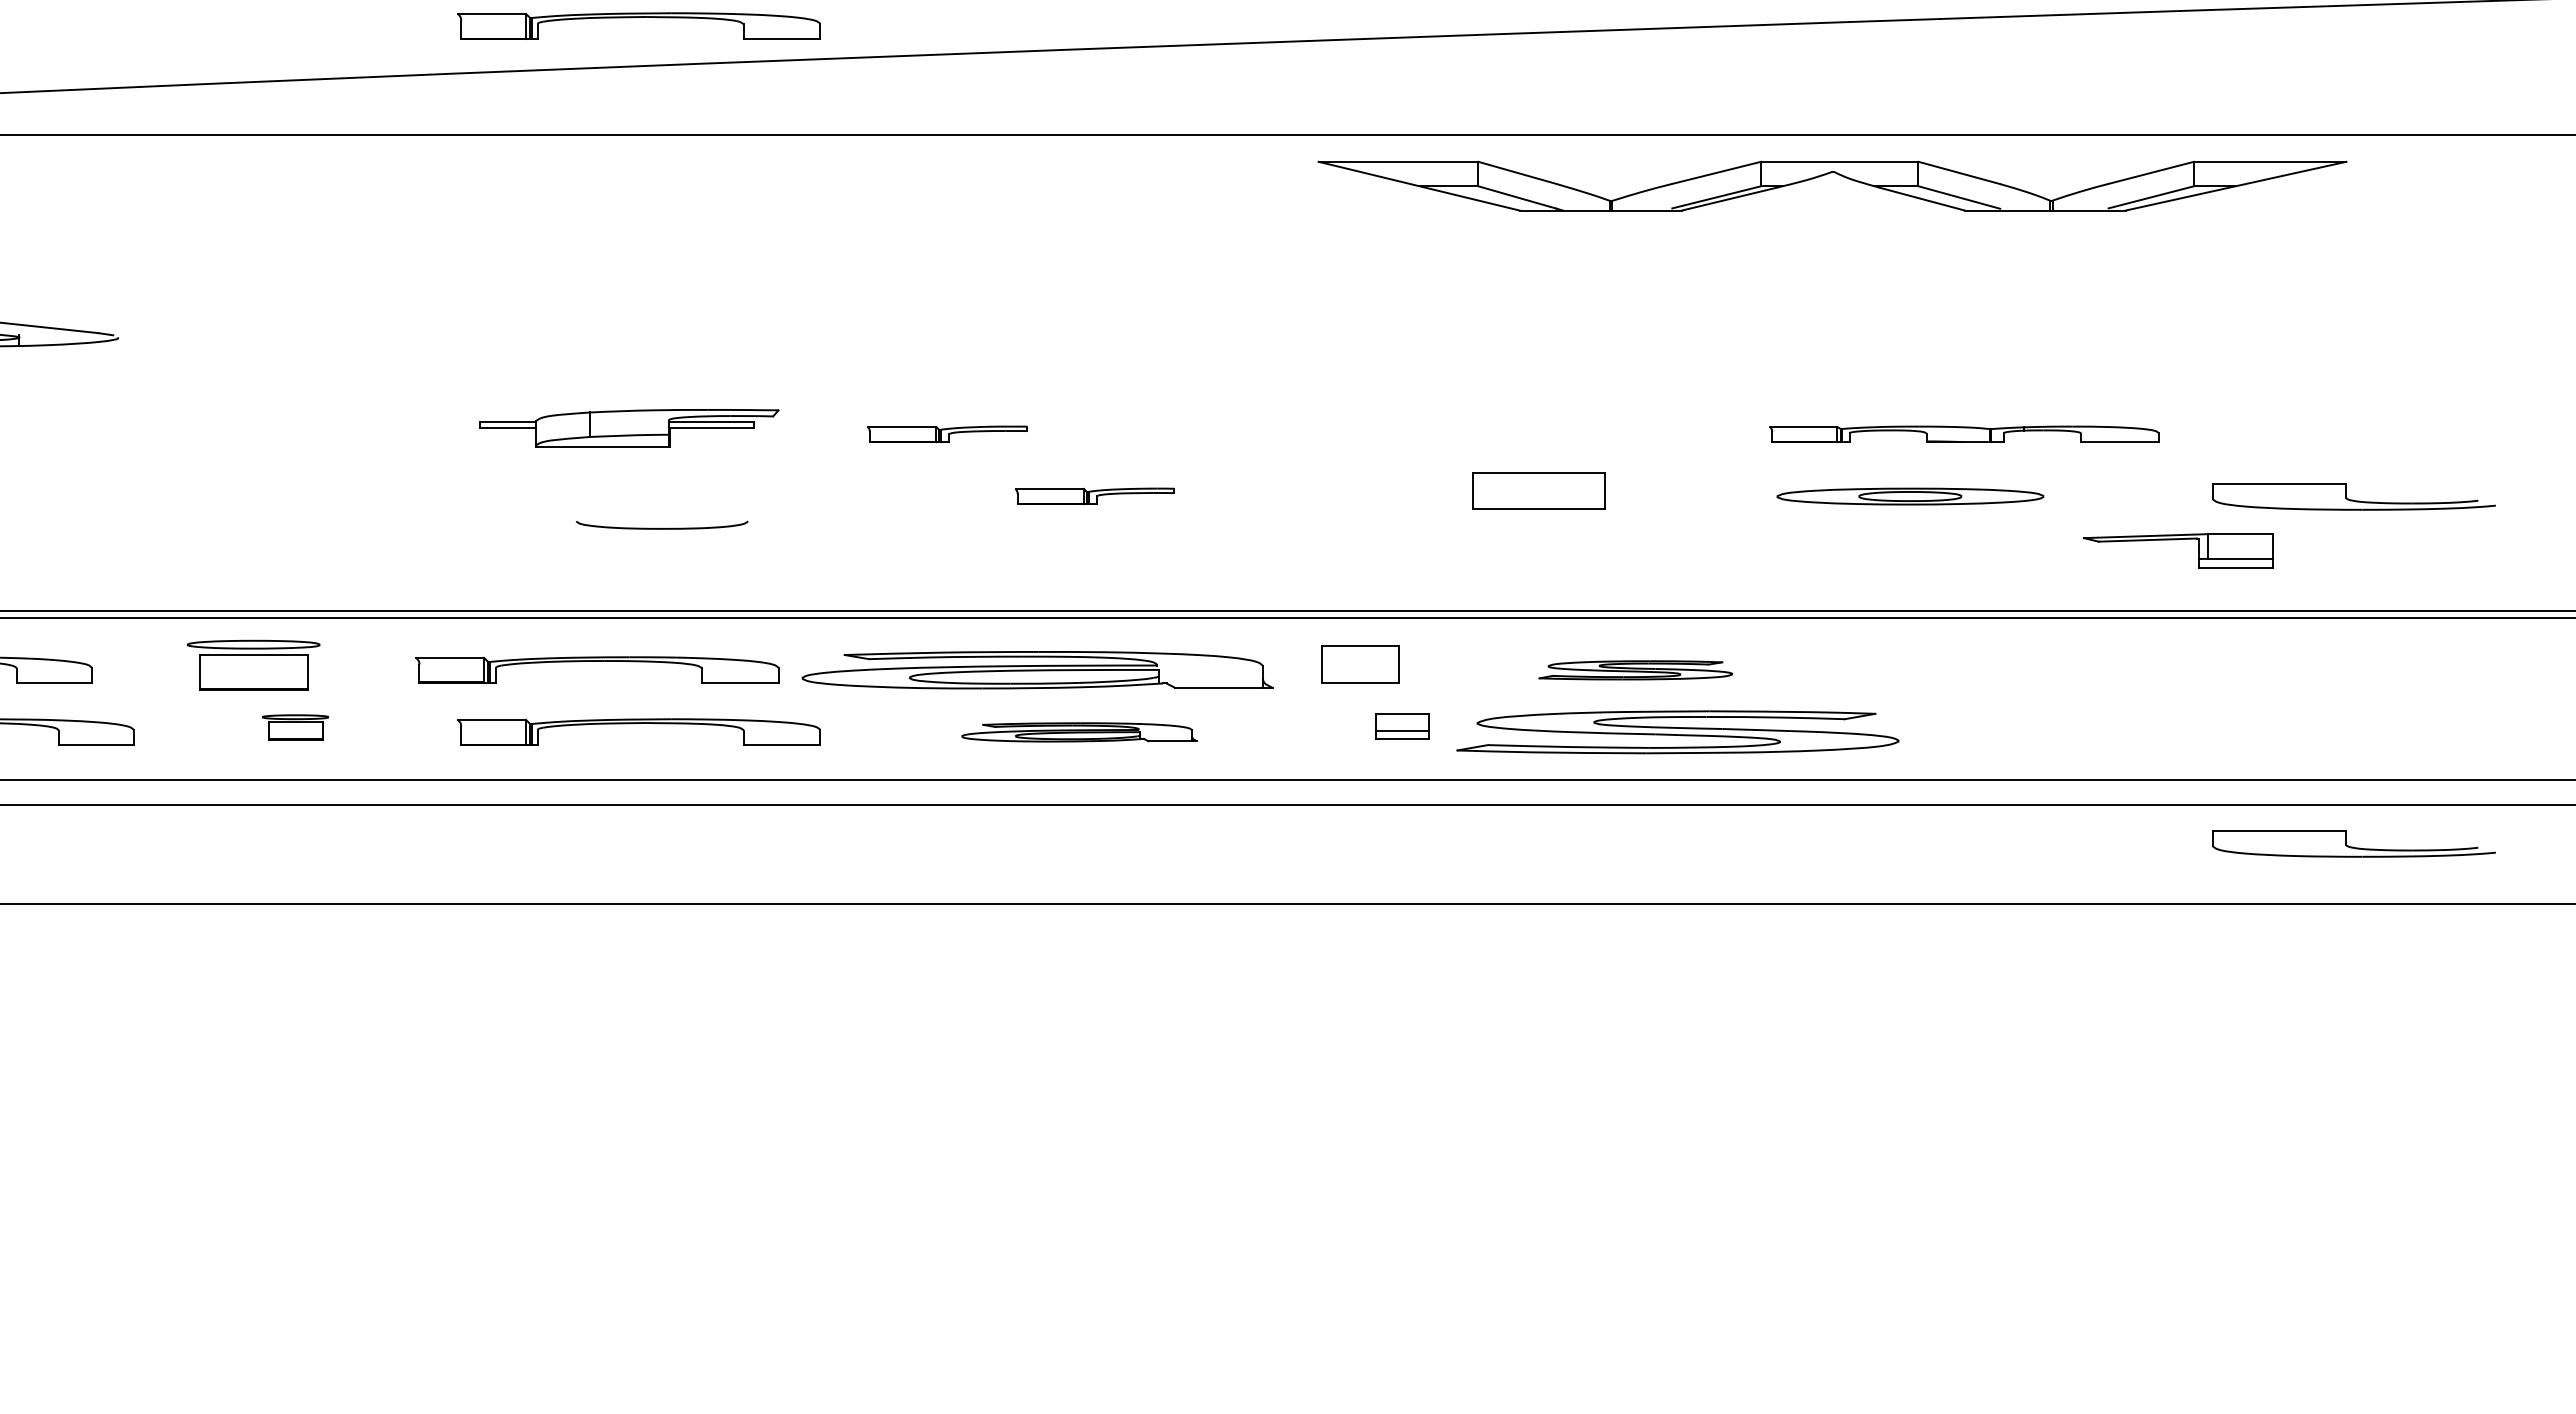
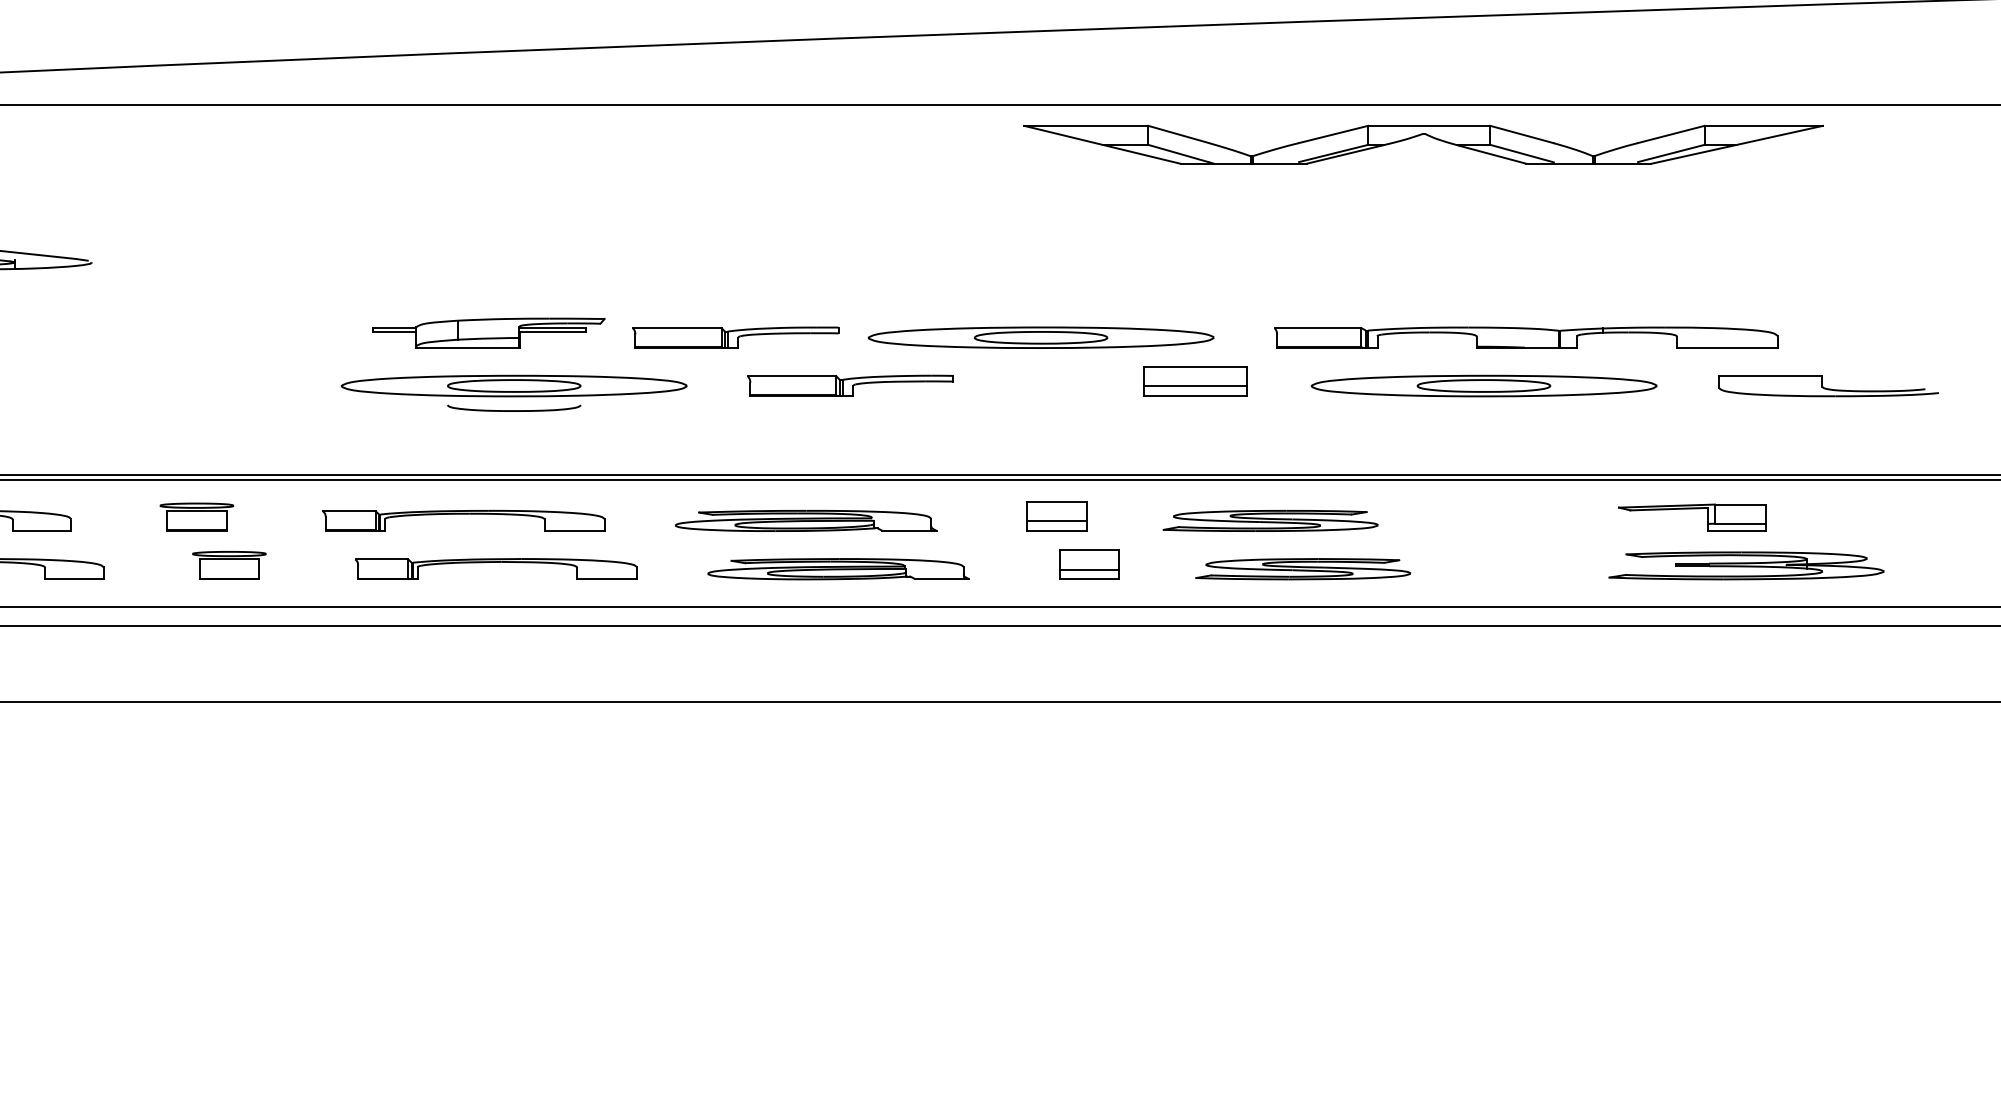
part: (638, 17) -> (495, 13), removed
part: (947, 434) -> (735, 337), size x1.67
part: (1340, 434) -> (1041, 337), added
part: (1964, 434) -> (1526, 337), size x1.67
part: (661, 496) -> (513, 385), added
part: (1094, 496) -> (850, 385), size x1.67
part: (1910, 496) -> (1484, 385), size x1.67
line: (1538, 497) -> (1195, 386), added
part: (2176, 540) -> (1690, 509), moved
part: (253, 665) -> (196, 517), size x0.71
part: (1037, 670) -> (805, 521), size x0.71
line: (1360, 670) -> (1056, 521), added
part: (1635, 670) -> (1270, 521), size x1.43
part: (1402, 726) -> (1089, 564), size x1.43
part: (295, 727) -> (229, 565), size x1.43
part: (2247, 727) -> (1746, 565), added
part: (1079, 732) -> (838, 569), size x1.43
part: (1677, 732) -> (1303, 569), size x0.62
part: (2353, 843) -> (1828, 655), removed

